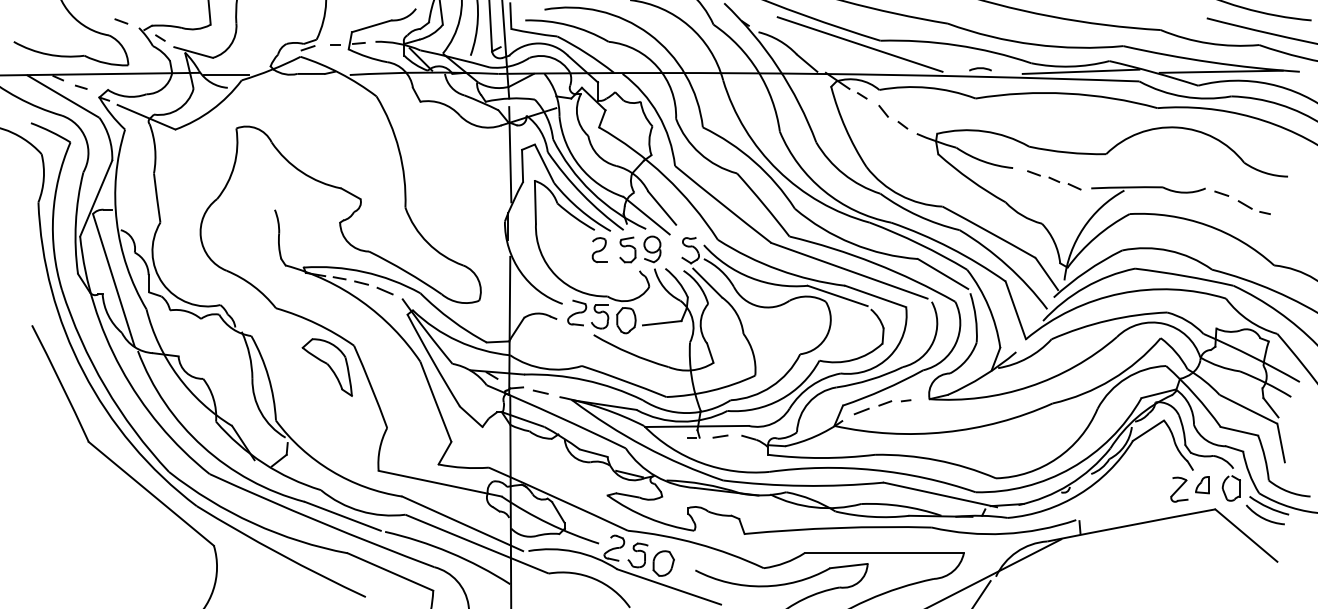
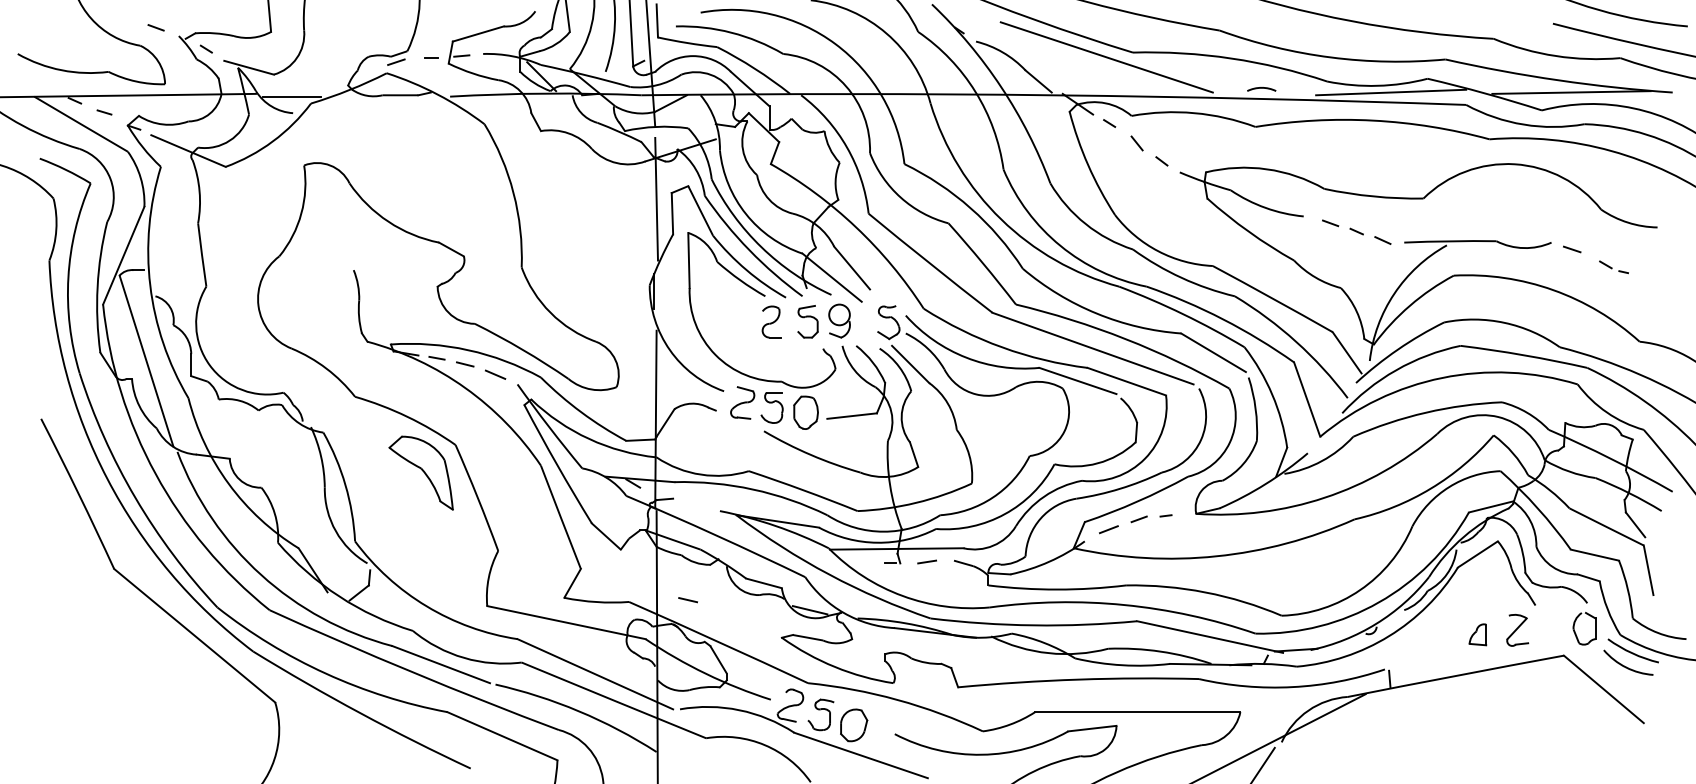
part: (1253, 207) -> (1613, 267), size x0.7
line: (540, 391) -> (687, 599), moved
part: (1202, 485) -> (1477, 635), moved

